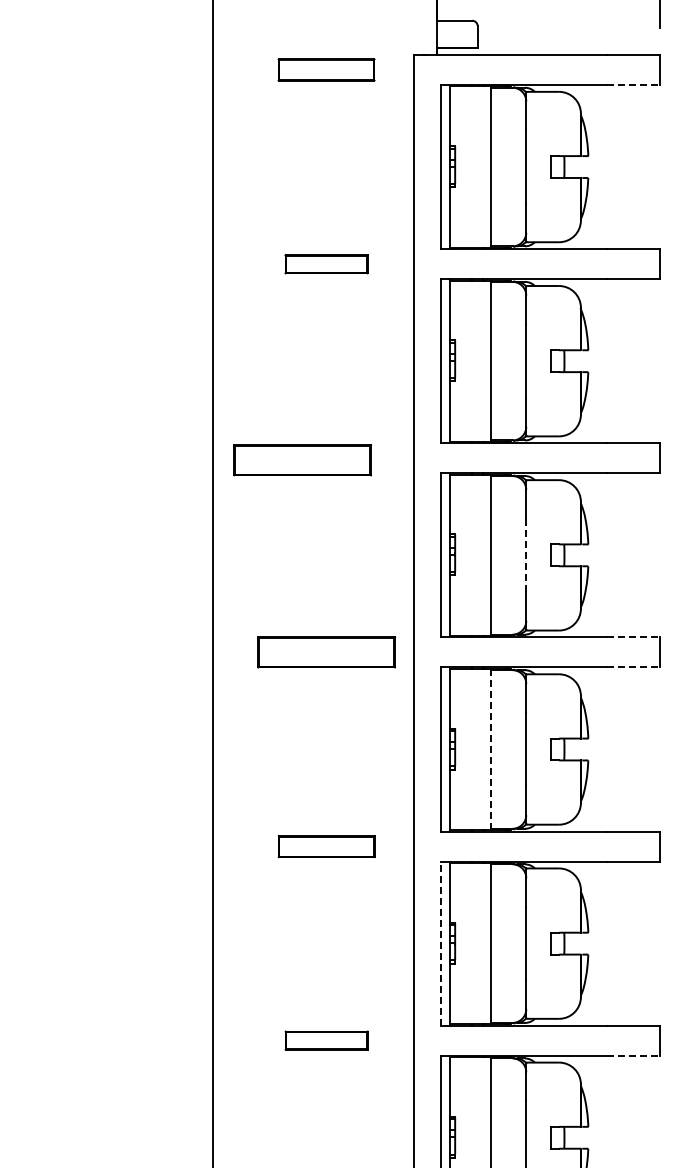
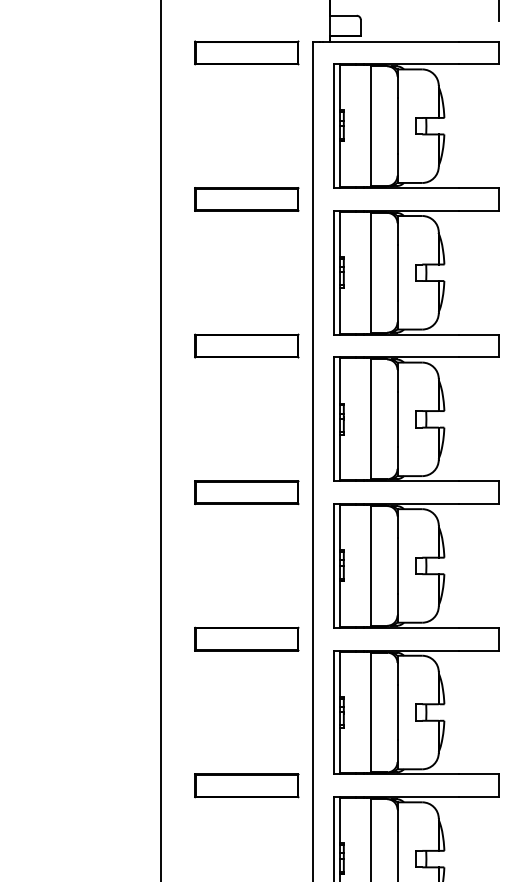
part: (326, 69) -> (246, 52), size x1.43
line: (634, 85) -> (479, 64), dashed -> solid
part: (326, 264) -> (246, 199), size x1.67
part: (302, 460) -> (246, 346), moved
line: (526, 555) -> (397, 419), dashed -> solid
line: (634, 637) -> (479, 481), dashed -> solid
line: (634, 667) -> (479, 504), dashed -> solid
line: (490, 749) -> (370, 565), dashed -> solid
part: (326, 846) -> (246, 639), size x1.43
line: (441, 943) -> (333, 712), dashed -> solid
part: (326, 1040) -> (246, 785), size x1.67
line: (634, 1055) -> (479, 796), dashed -> solid

